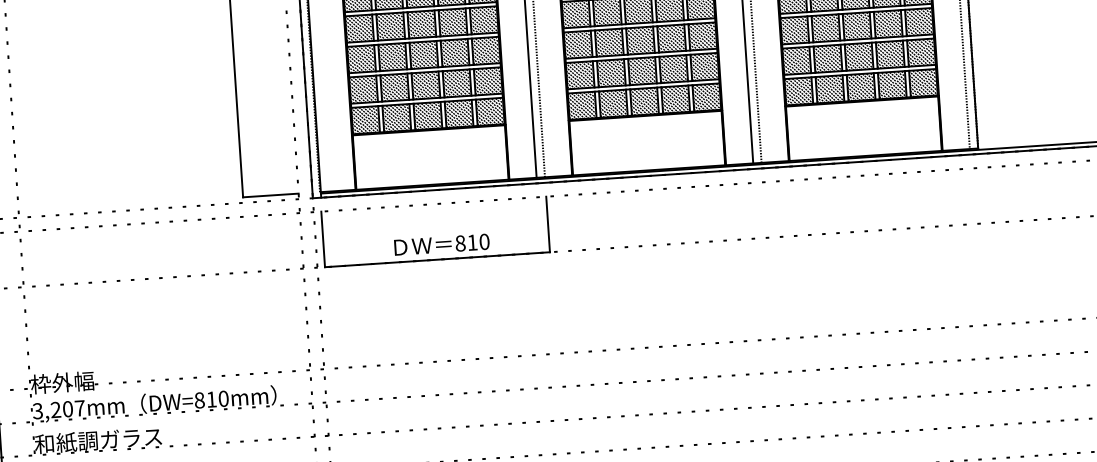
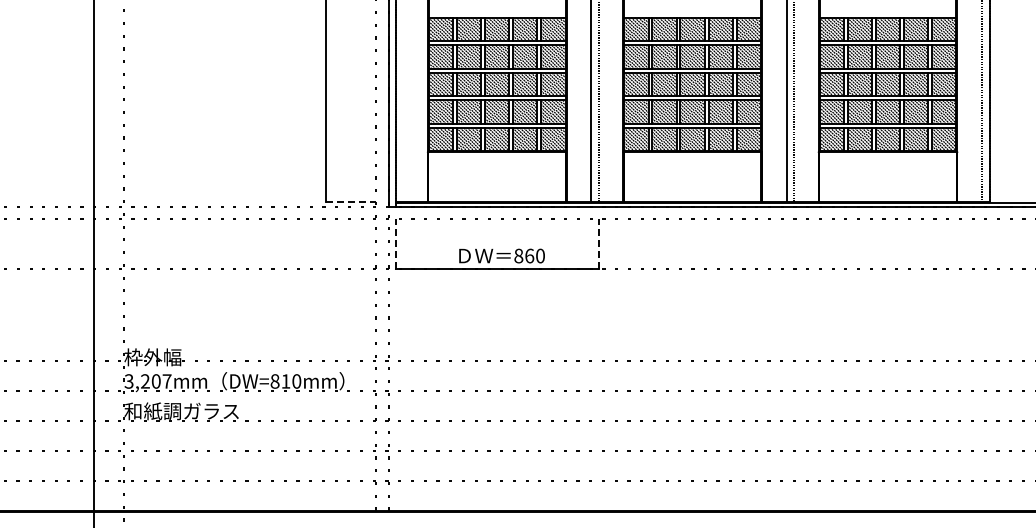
line: (271, 195) -> (351, 201), solid -> dashed
line: (547, 223) -> (598, 243), solid -> dashed
line: (322, 238) -> (395, 243), solid -> dashed
text: (472, 242) -> (529, 255), 810 -> 860

